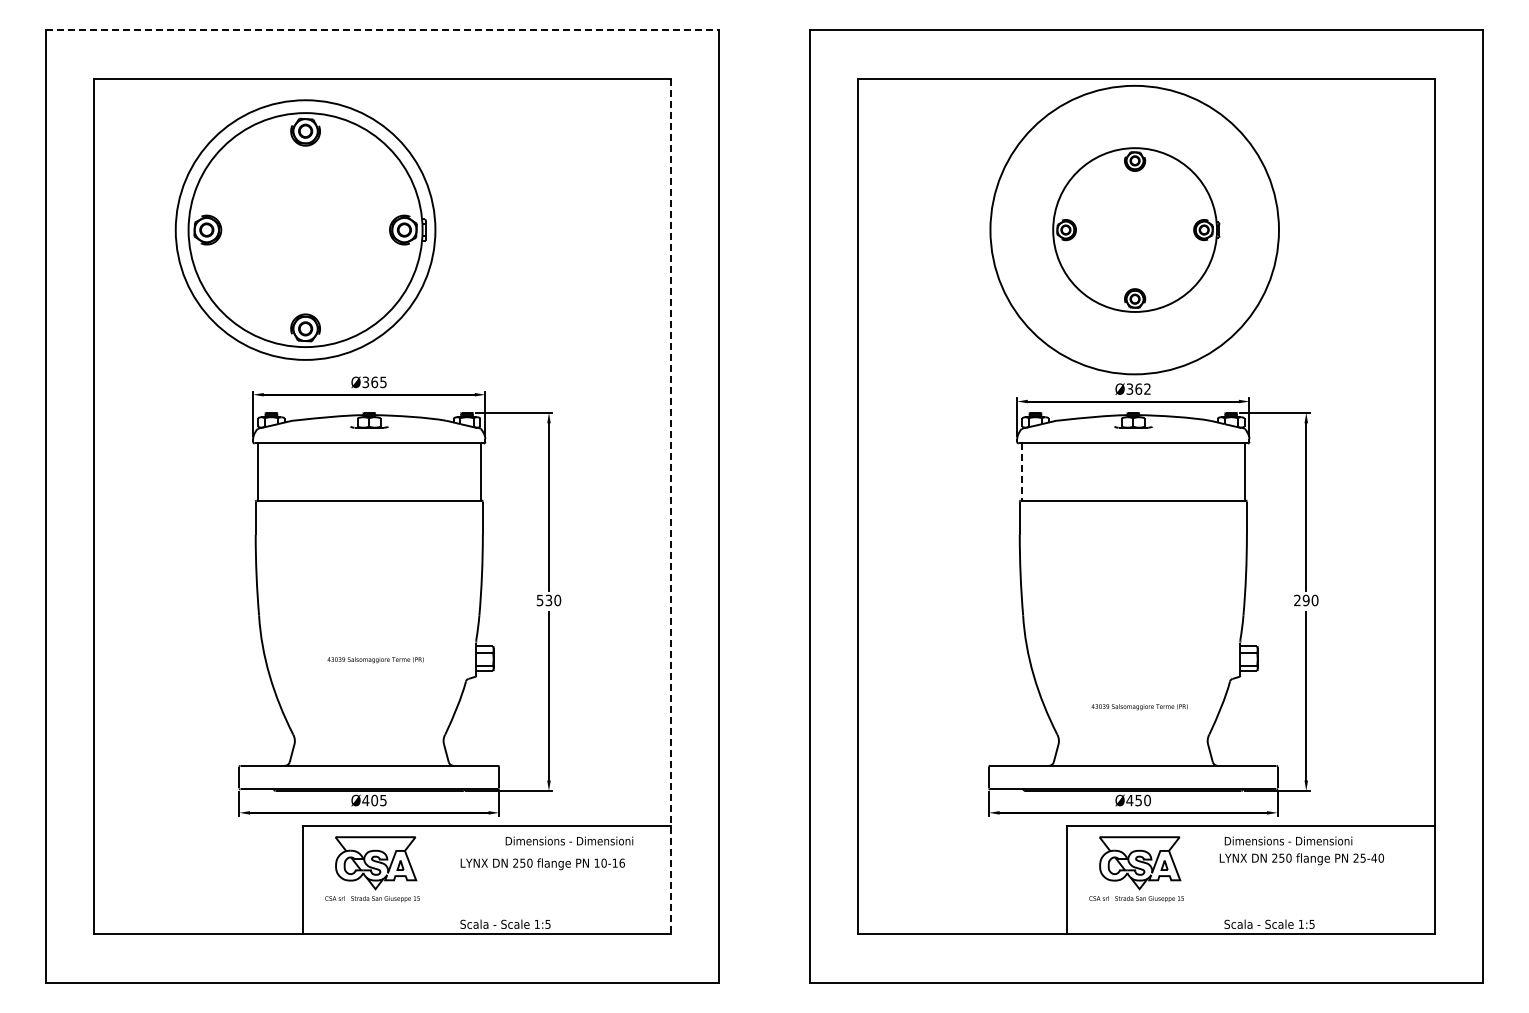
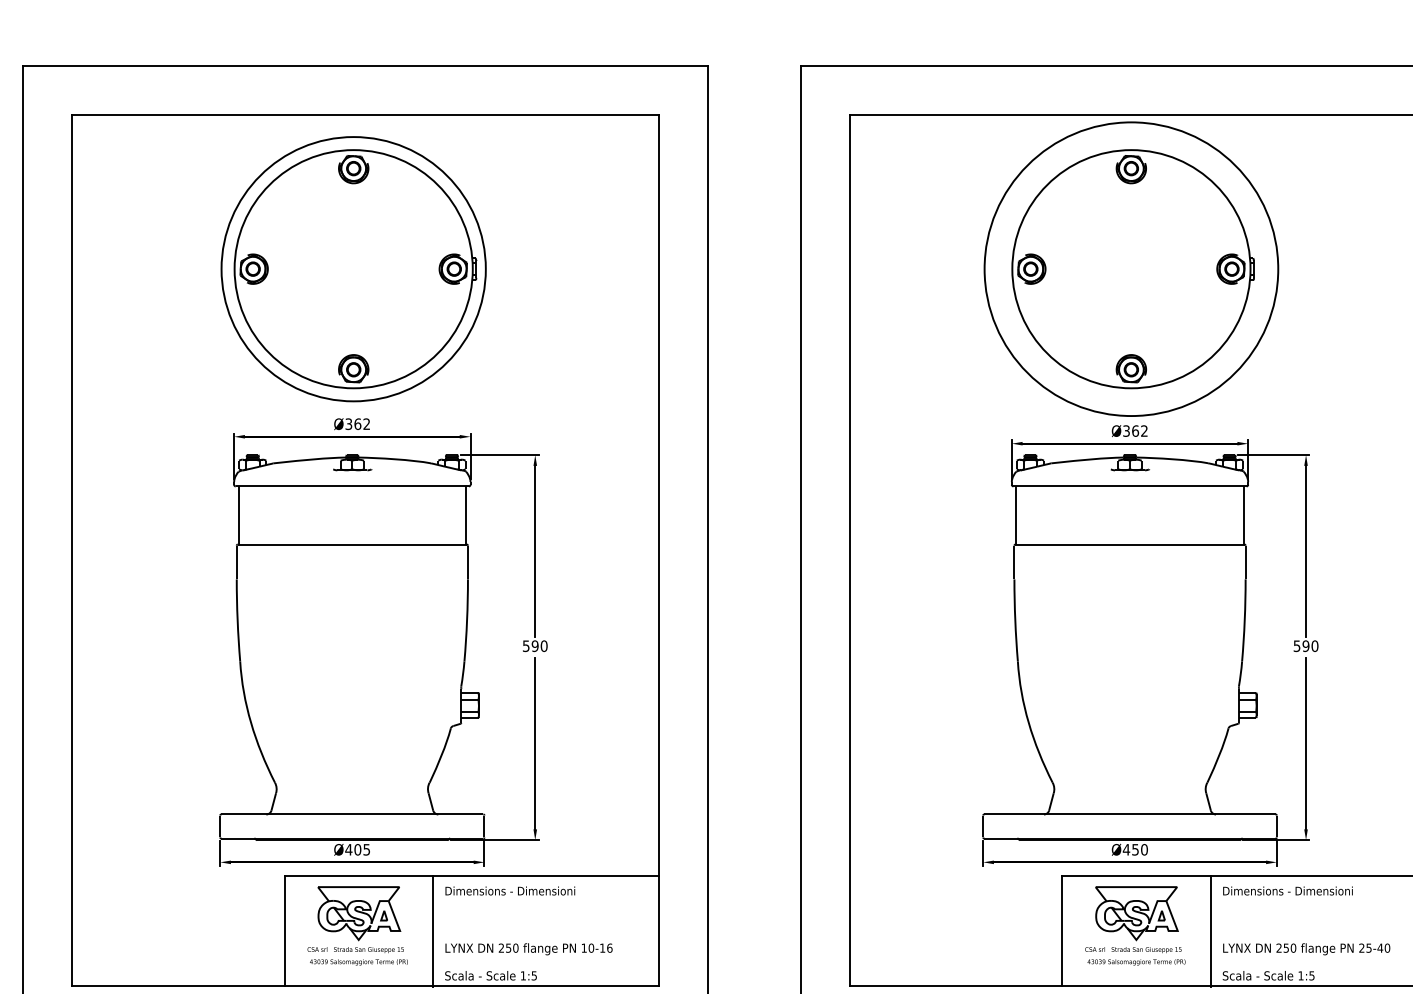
line: (382, 30) -> (365, 66), dashed -> solid
part: (305, 229) -> (353, 268), moved
part: (1135, 229) -> (1132, 268), size x1.43
text: (383, 382) -> (366, 424), Ø365 -> Ø362
line: (1021, 472) -> (1016, 515), dashed -> solid
line: (670, 506) -> (658, 550), dashed -> solid
text: (548, 600) -> (534, 646), 530 -> 590
text: (1297, 600) -> (1297, 646), 290 -> 590
text: (375, 660) -> (358, 962), moved
text: (1139, 707) -> (1136, 962), moved
text: (569, 840) -> (510, 890), moved
text: (1301, 859) -> (1306, 949), moved
text: (542, 864) -> (528, 949), moved
line: (448, 880) -> (432, 931), added
line: (1212, 880) -> (1210, 931), added

